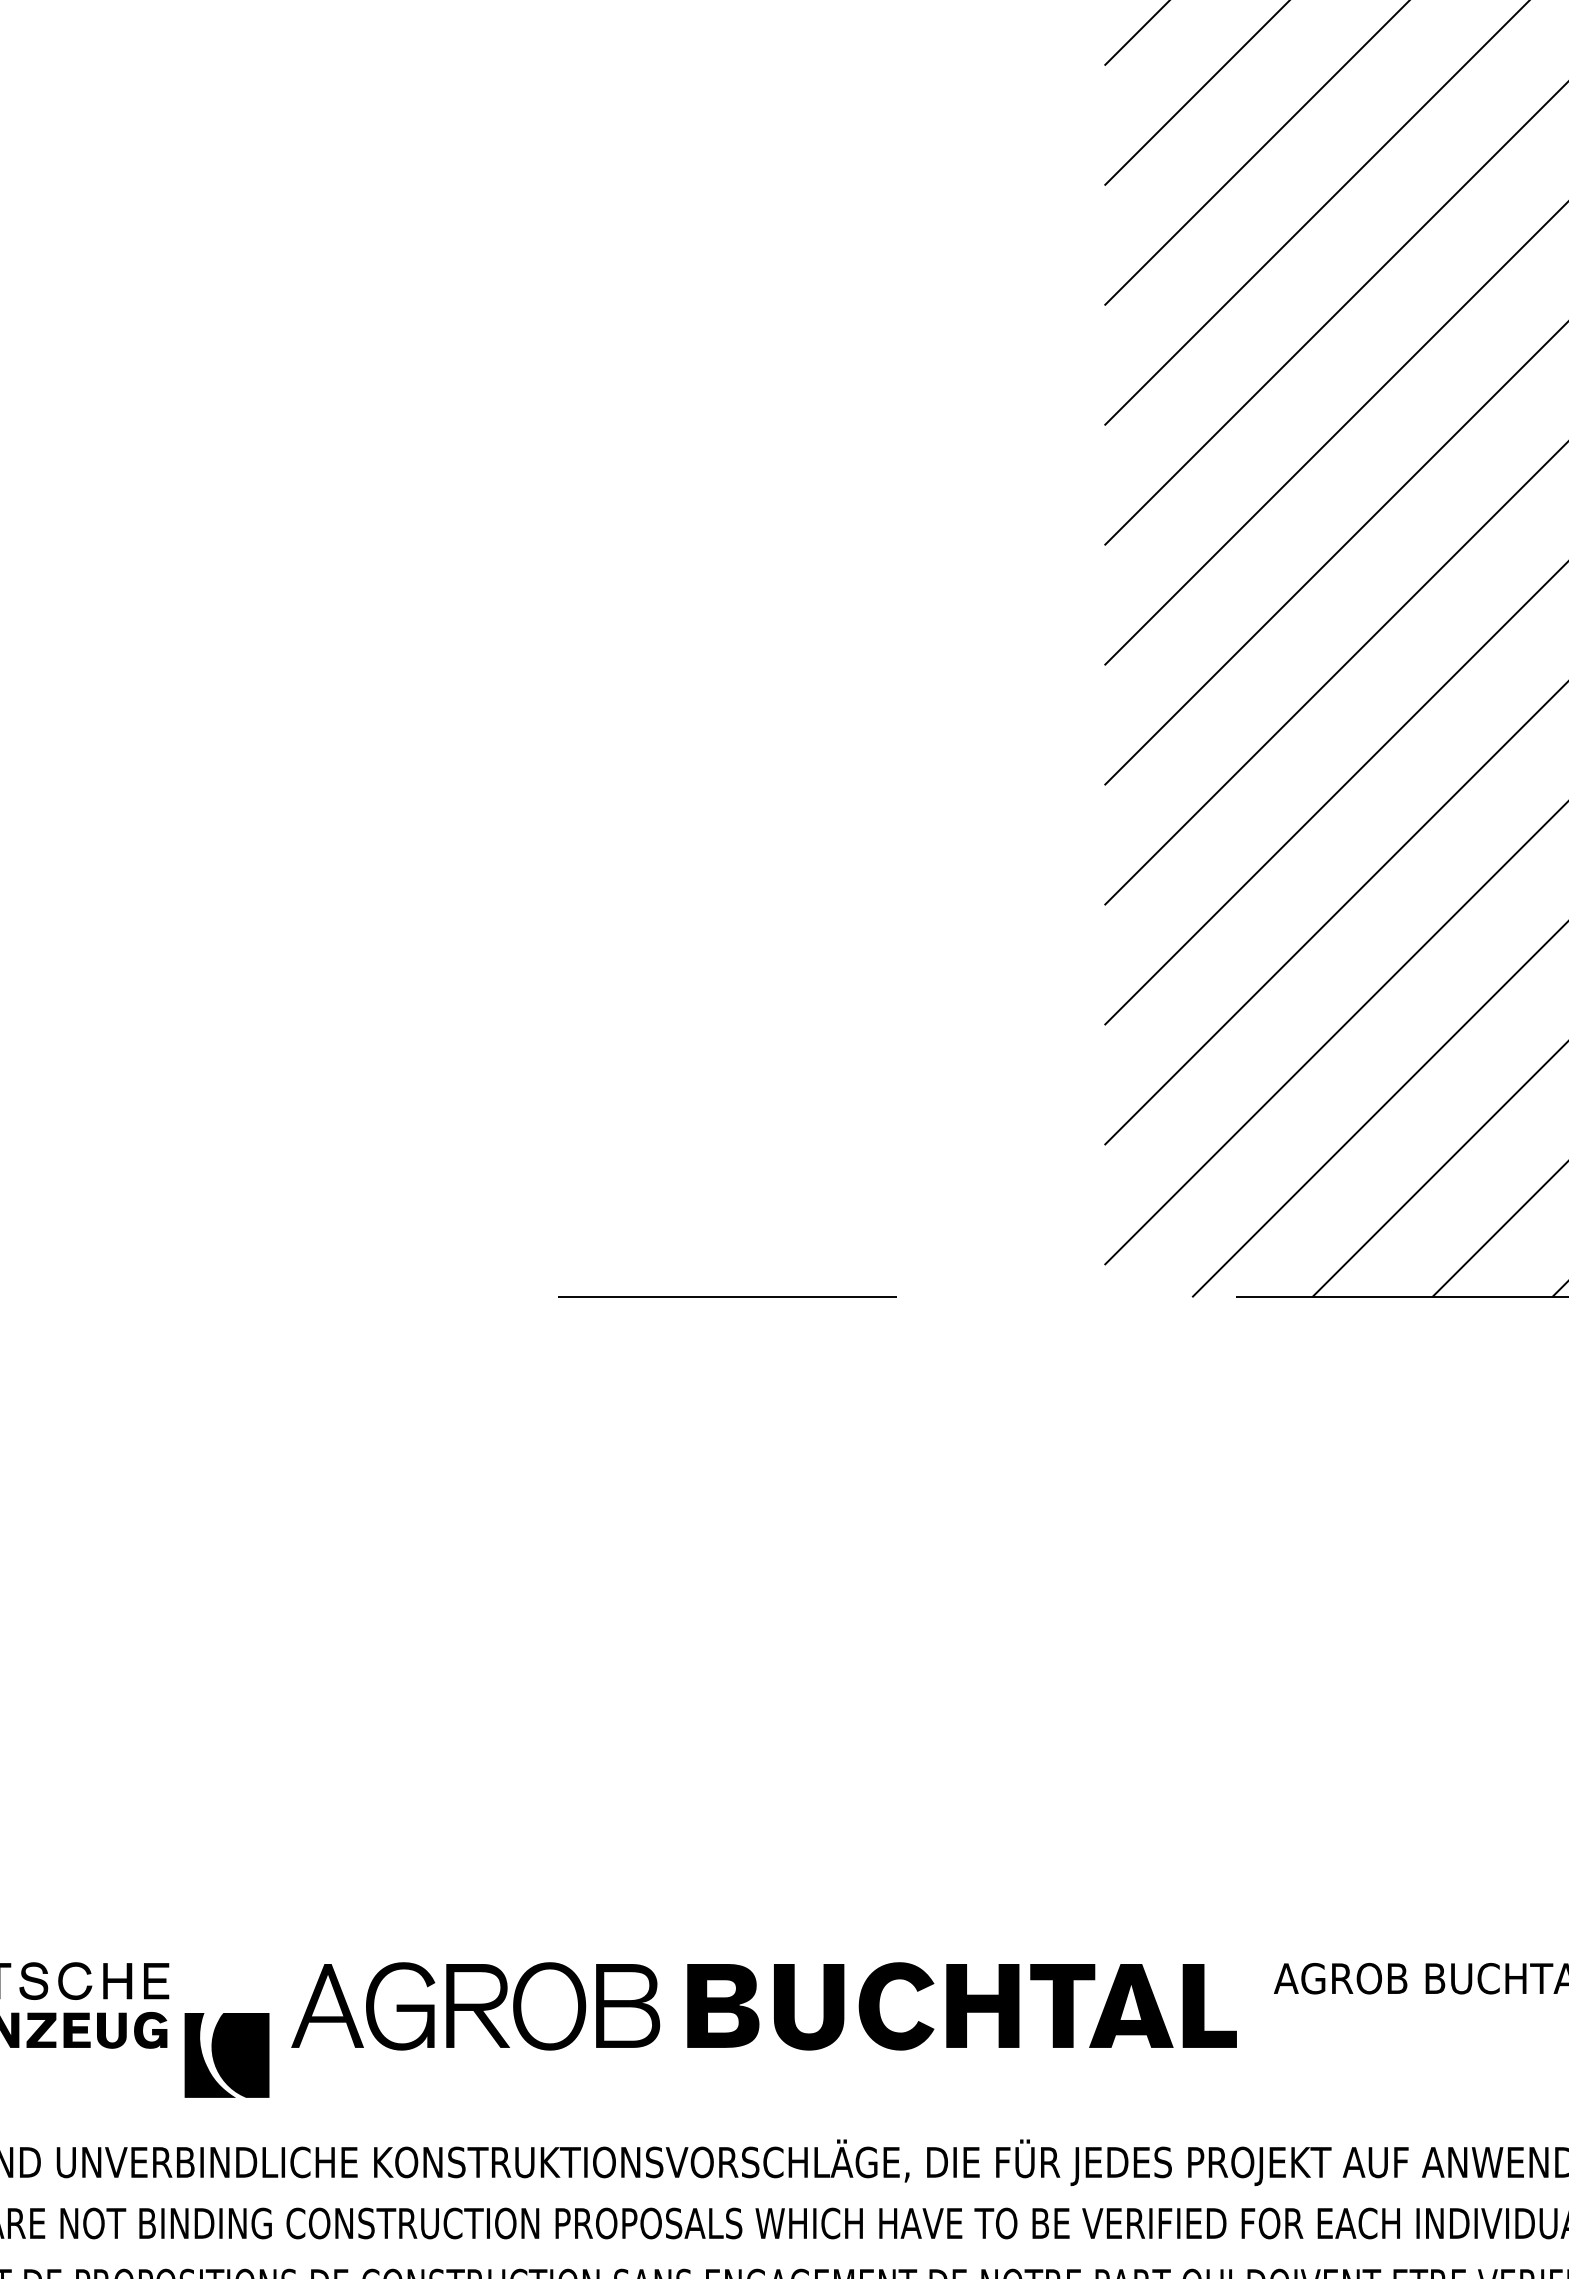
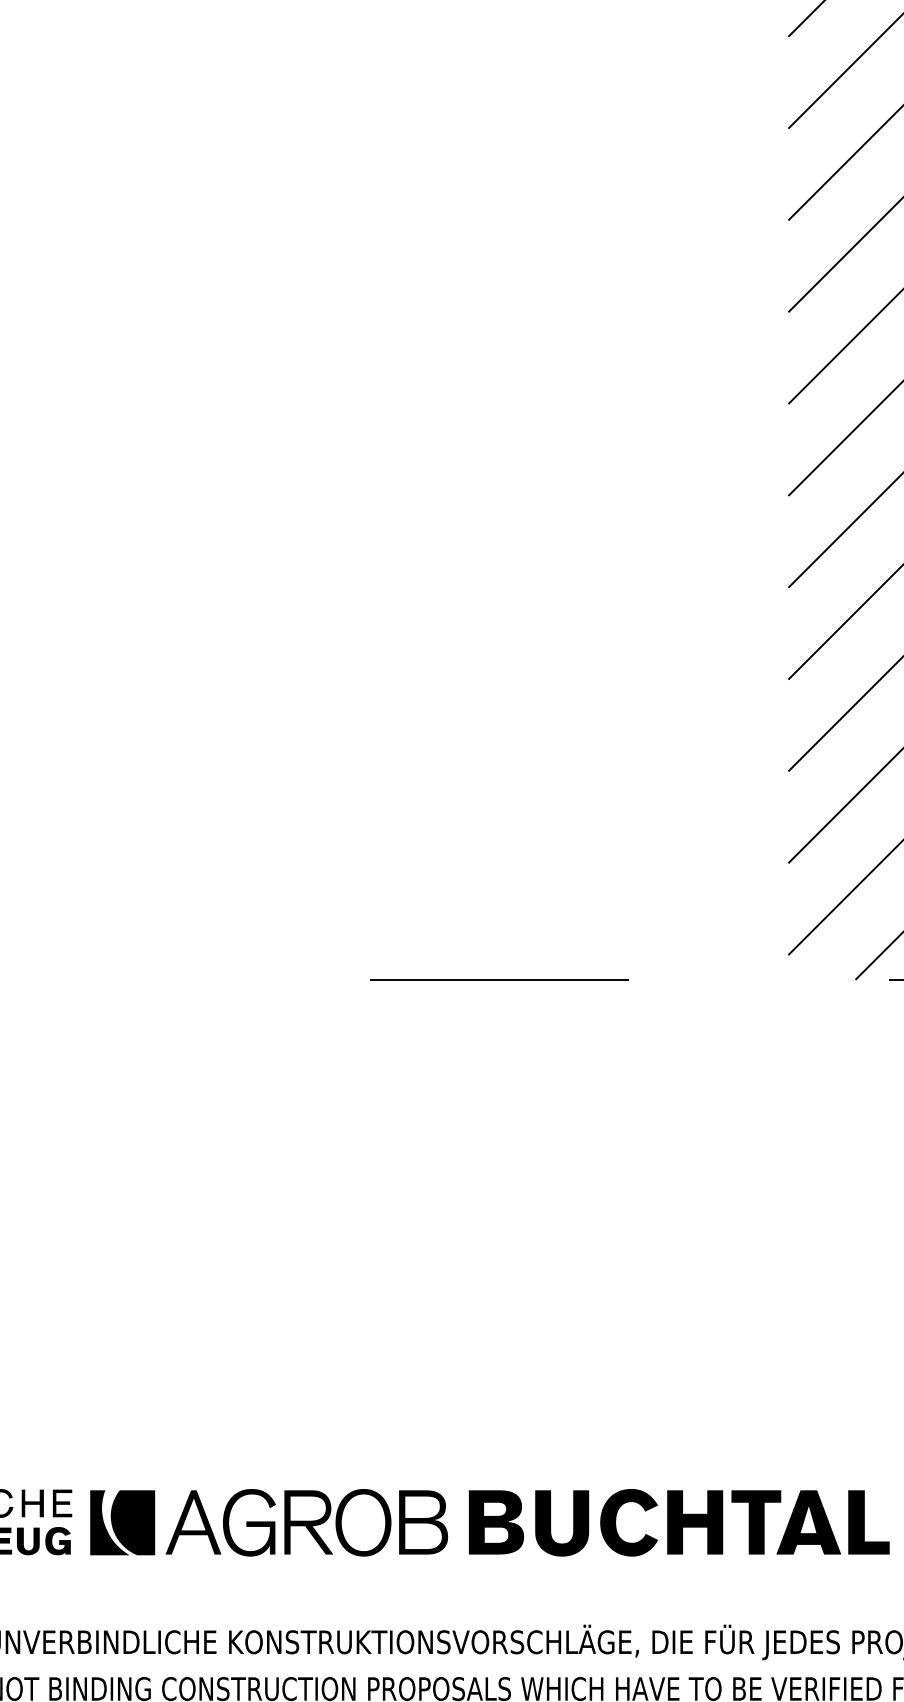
part: (226, 2055) -> (122, 1522), moved

